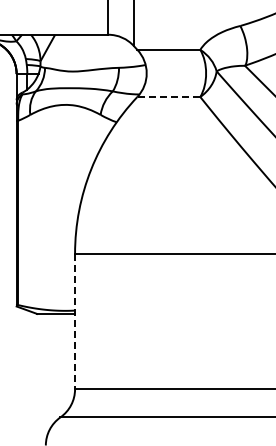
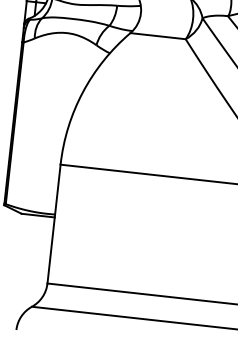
line: (168, 97) -> (157, 36), dashed -> solid
line: (75, 321) -> (54, 224), dashed -> solid

